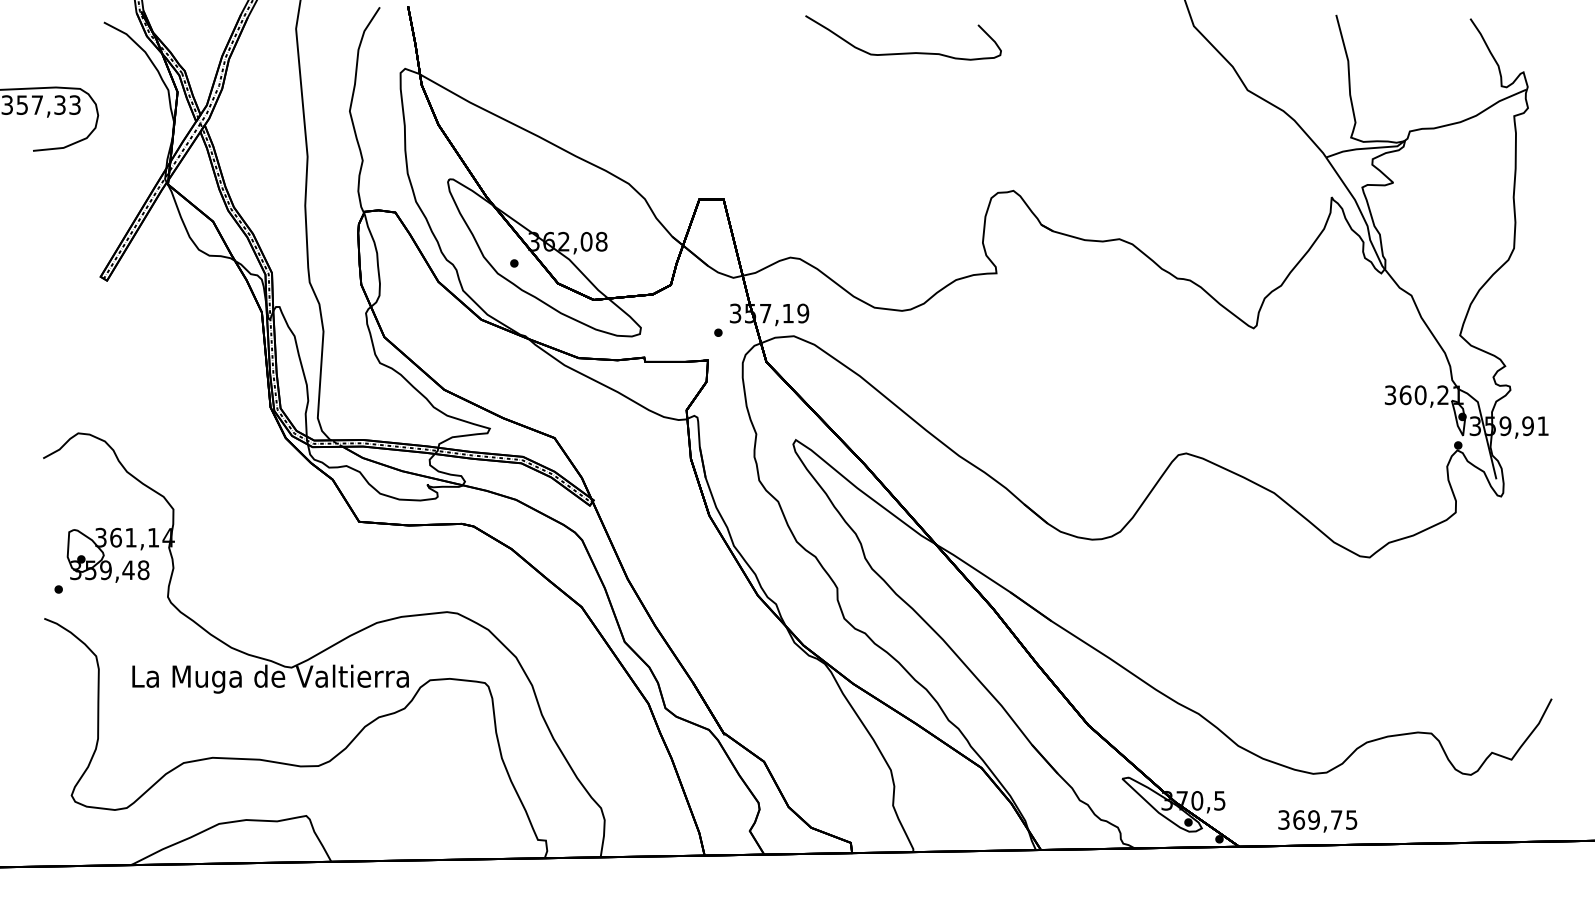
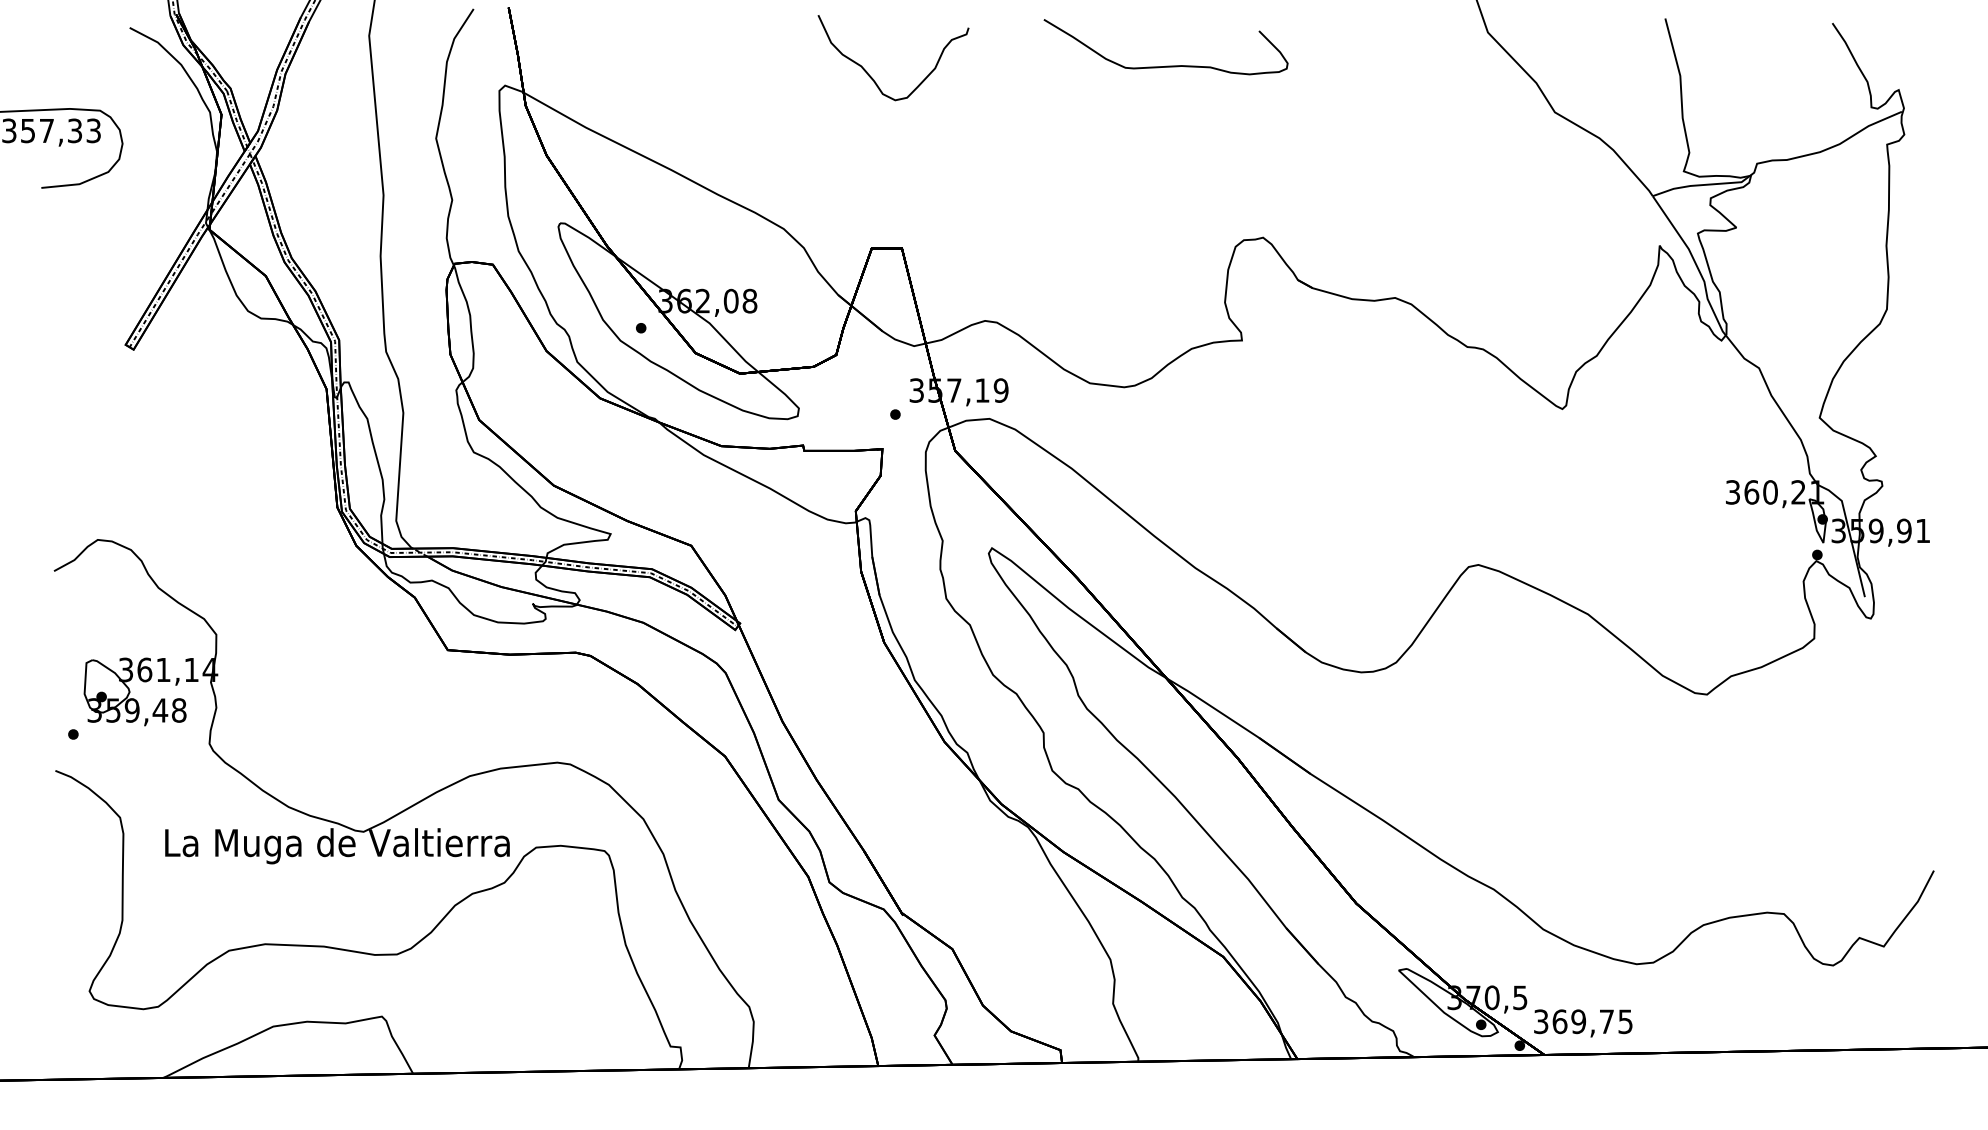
curve: (903, 52) -> (1166, 65), moved
curve: (700, 63) -> (873, 78), added
text: (1317, 821) -> (1583, 1023), moved

